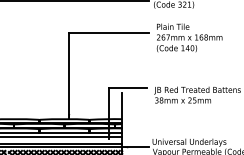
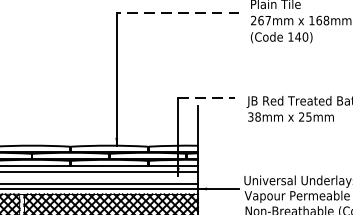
line: (109, 32) -> (178, 12), solid -> dashed
line: (127, 87) -> (205, 97), solid -> dashed

